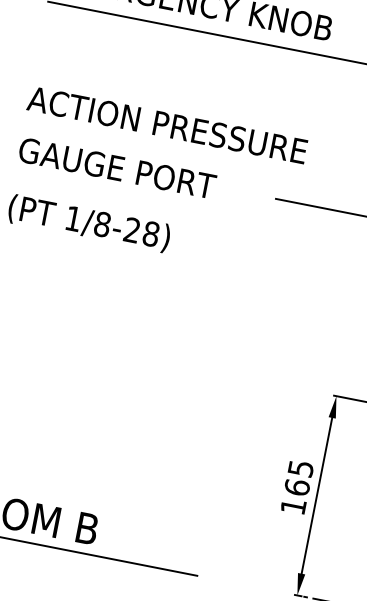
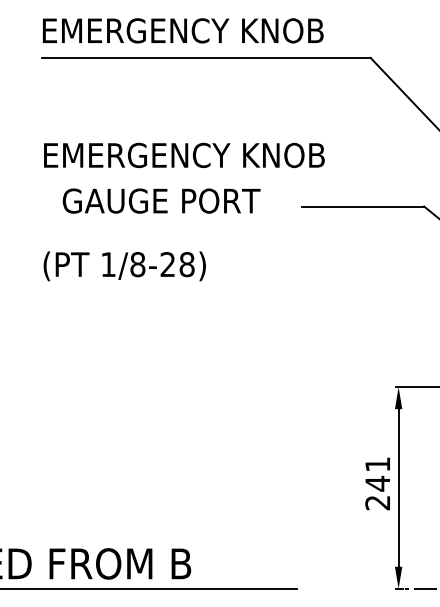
text: (167, 125) -> (182, 155), ACTION PRESSURE -> EMERGENCY KNOB
text: (117, 167) -> (161, 200), moved
text: (296, 487) -> (377, 483), 165 -> 241

